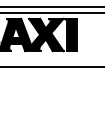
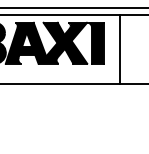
line: (89, 39) -> (119, 49), added

